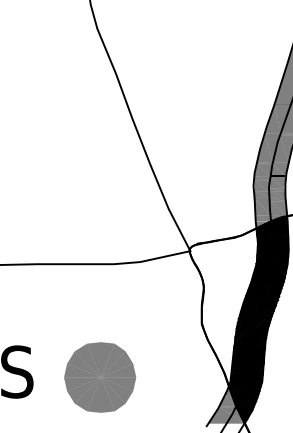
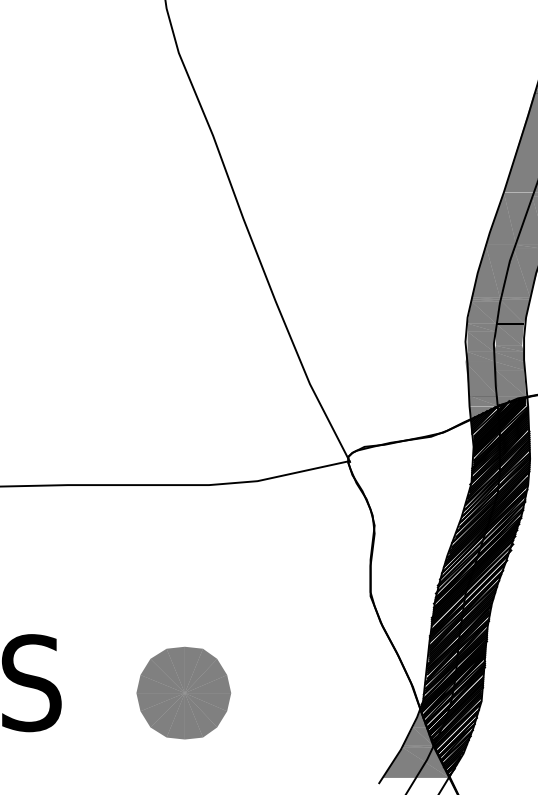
part: (99, 377) -> (182, 693), size x0.71

